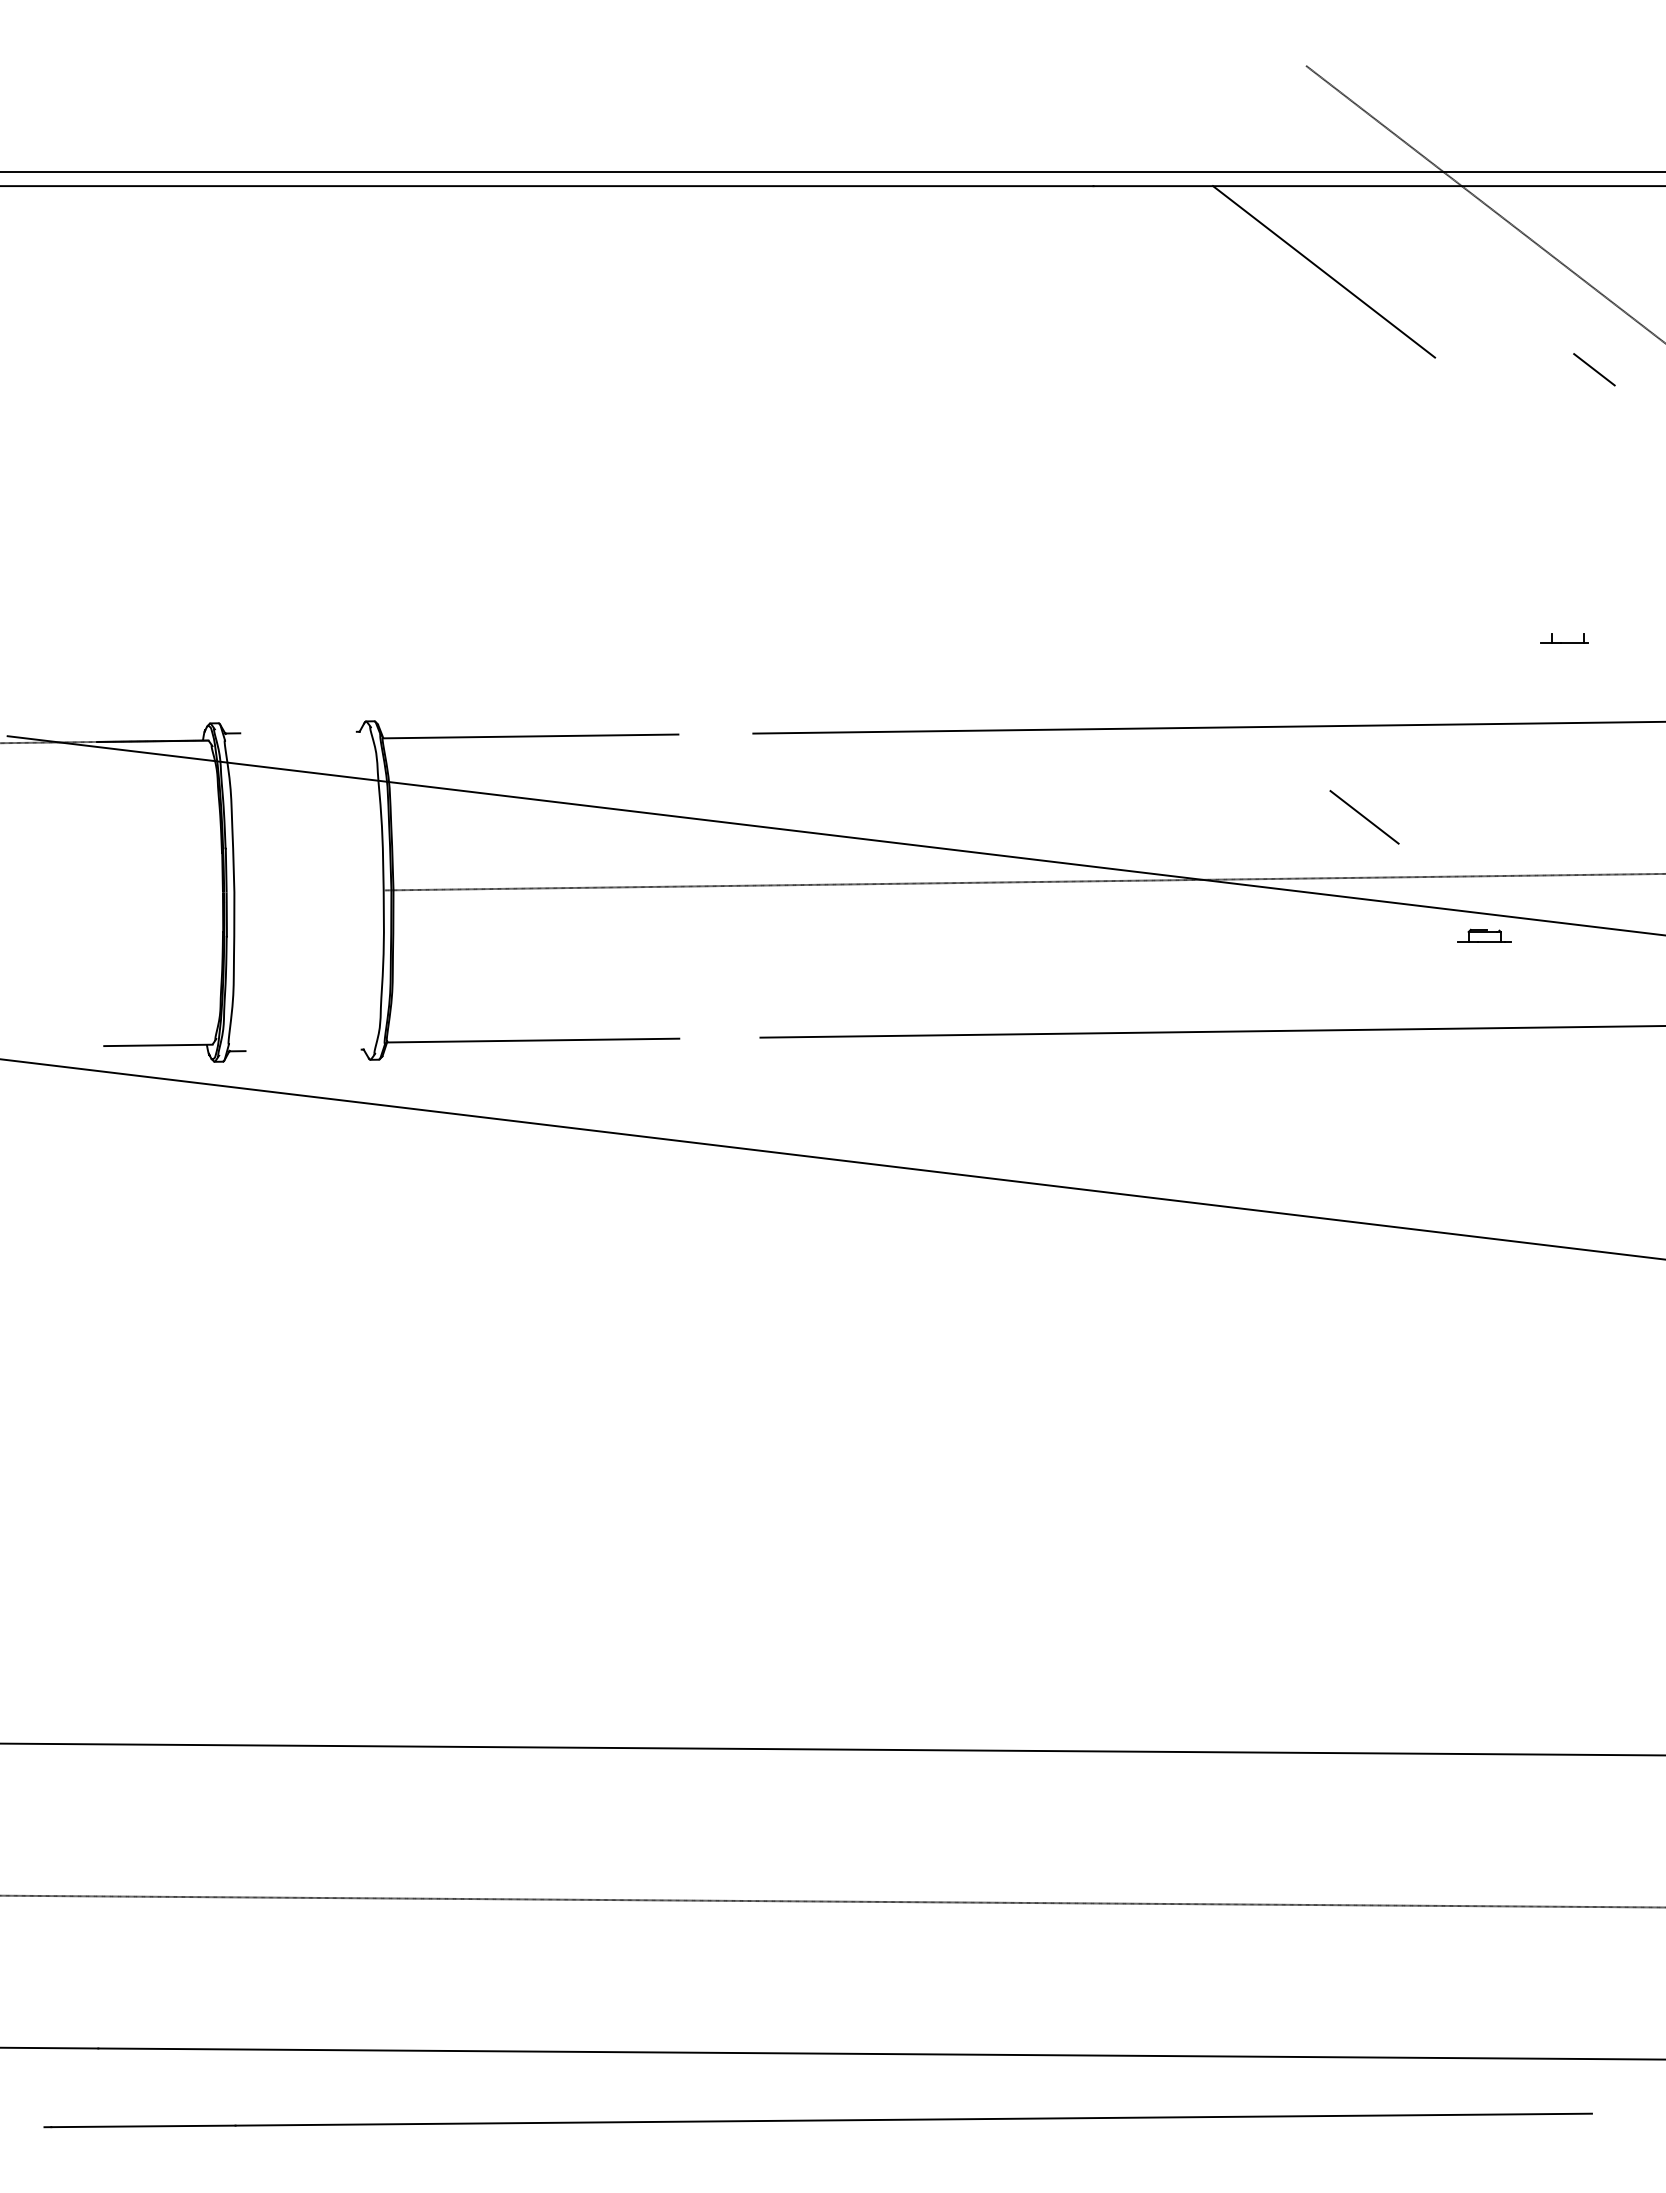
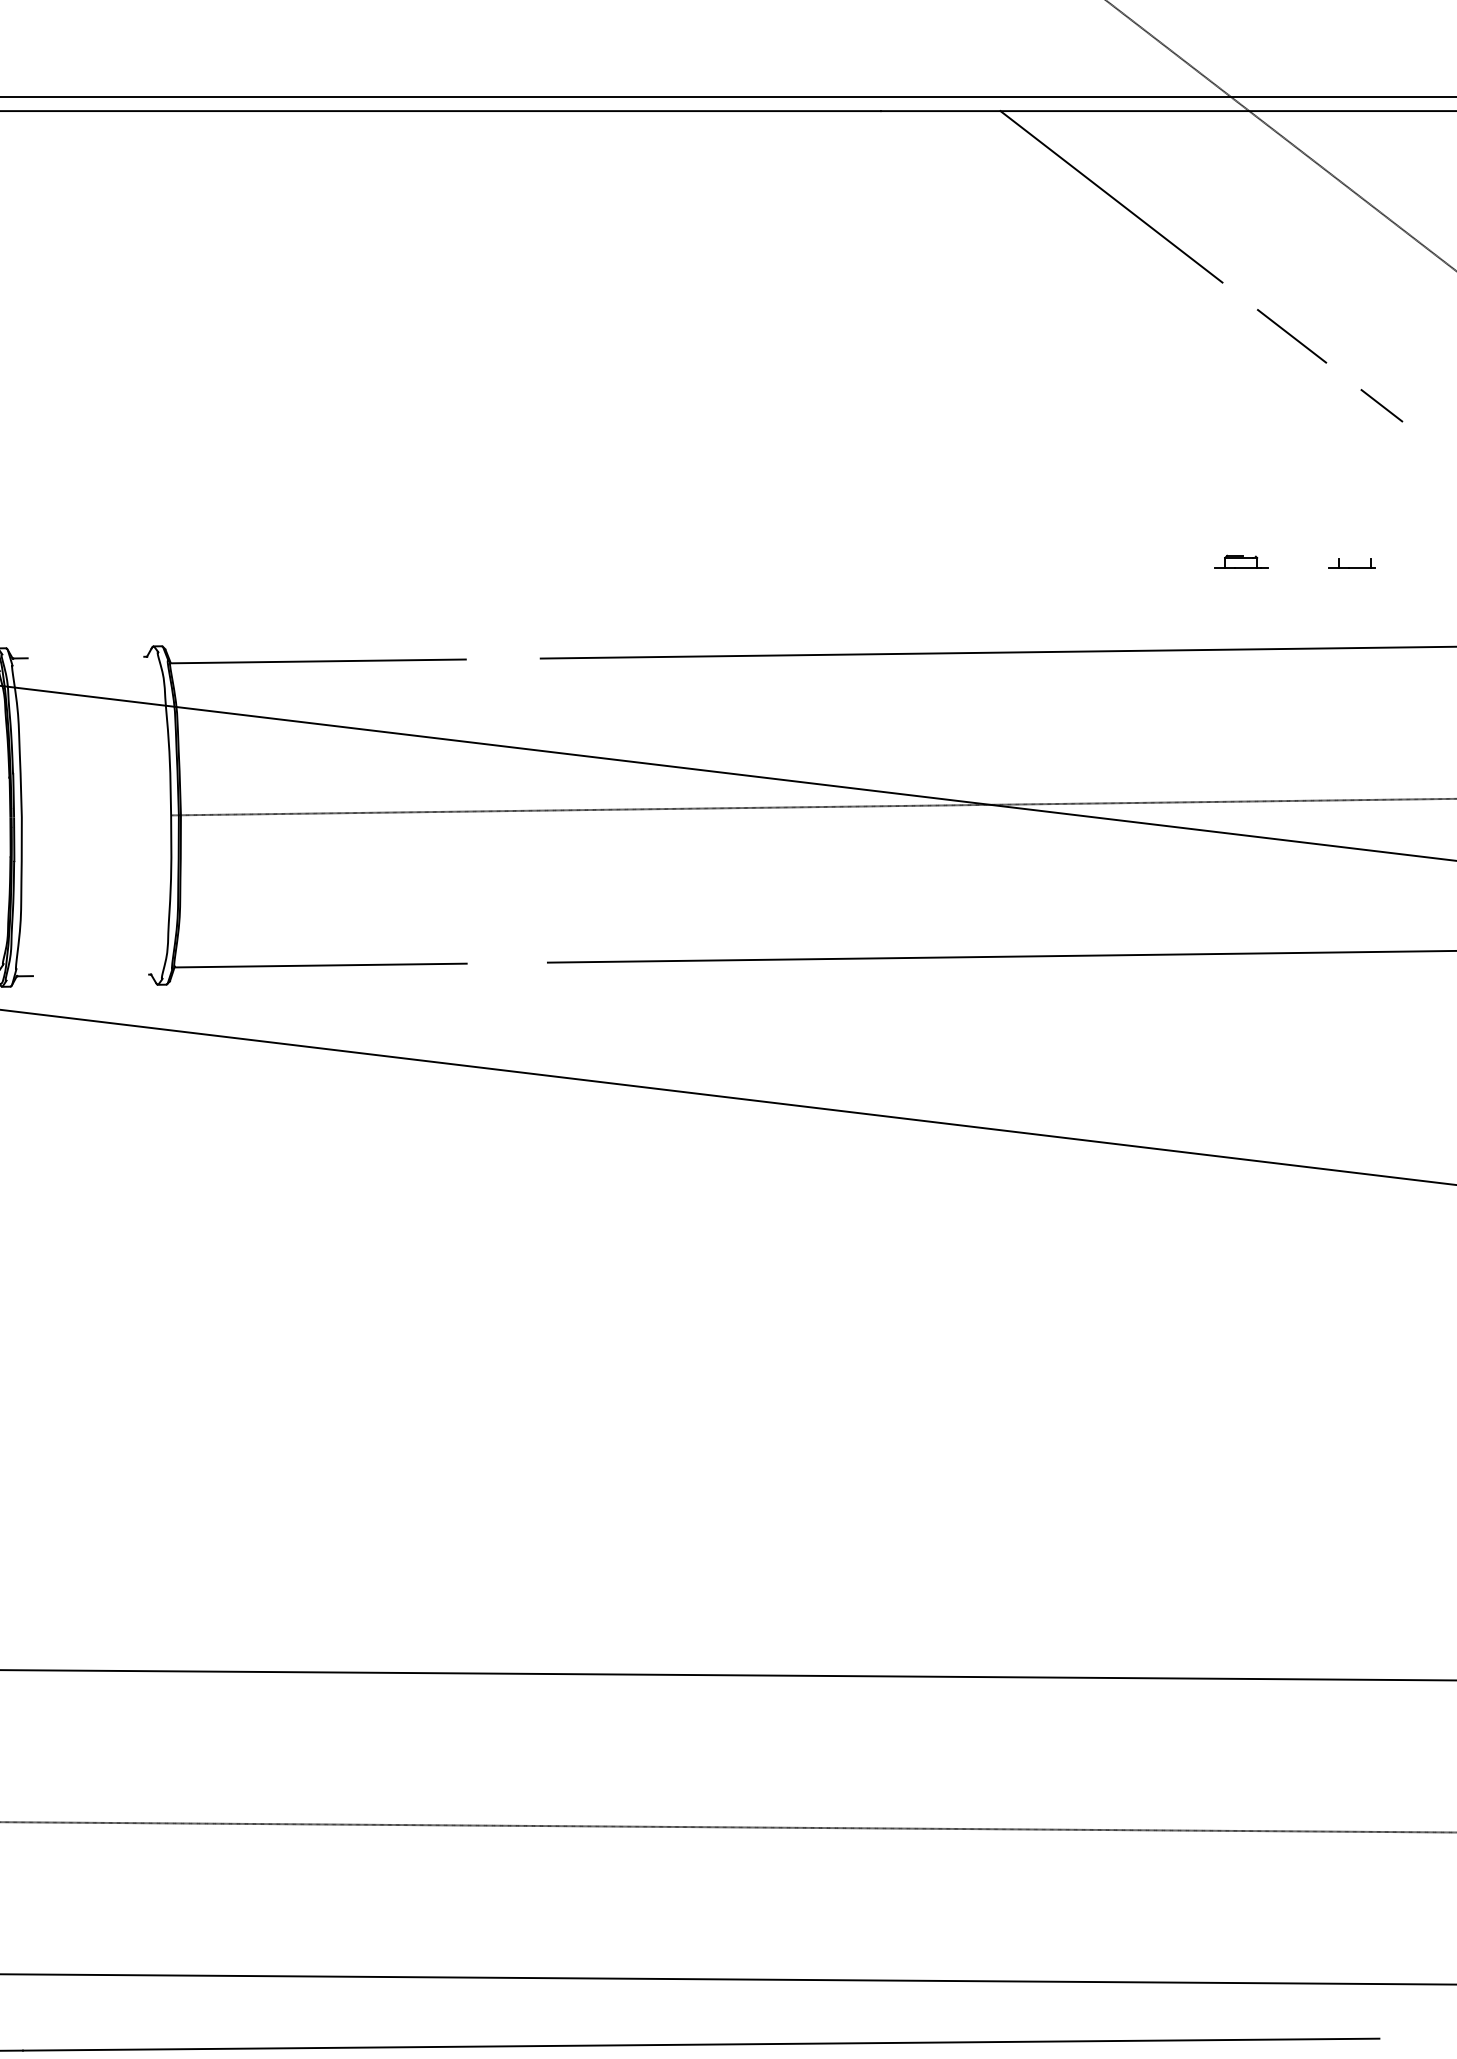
line: (1594, 369) -> (1381, 405), moved
line: (1364, 817) -> (1291, 336), moved
part: (1484, 935) -> (1240, 561), moved

